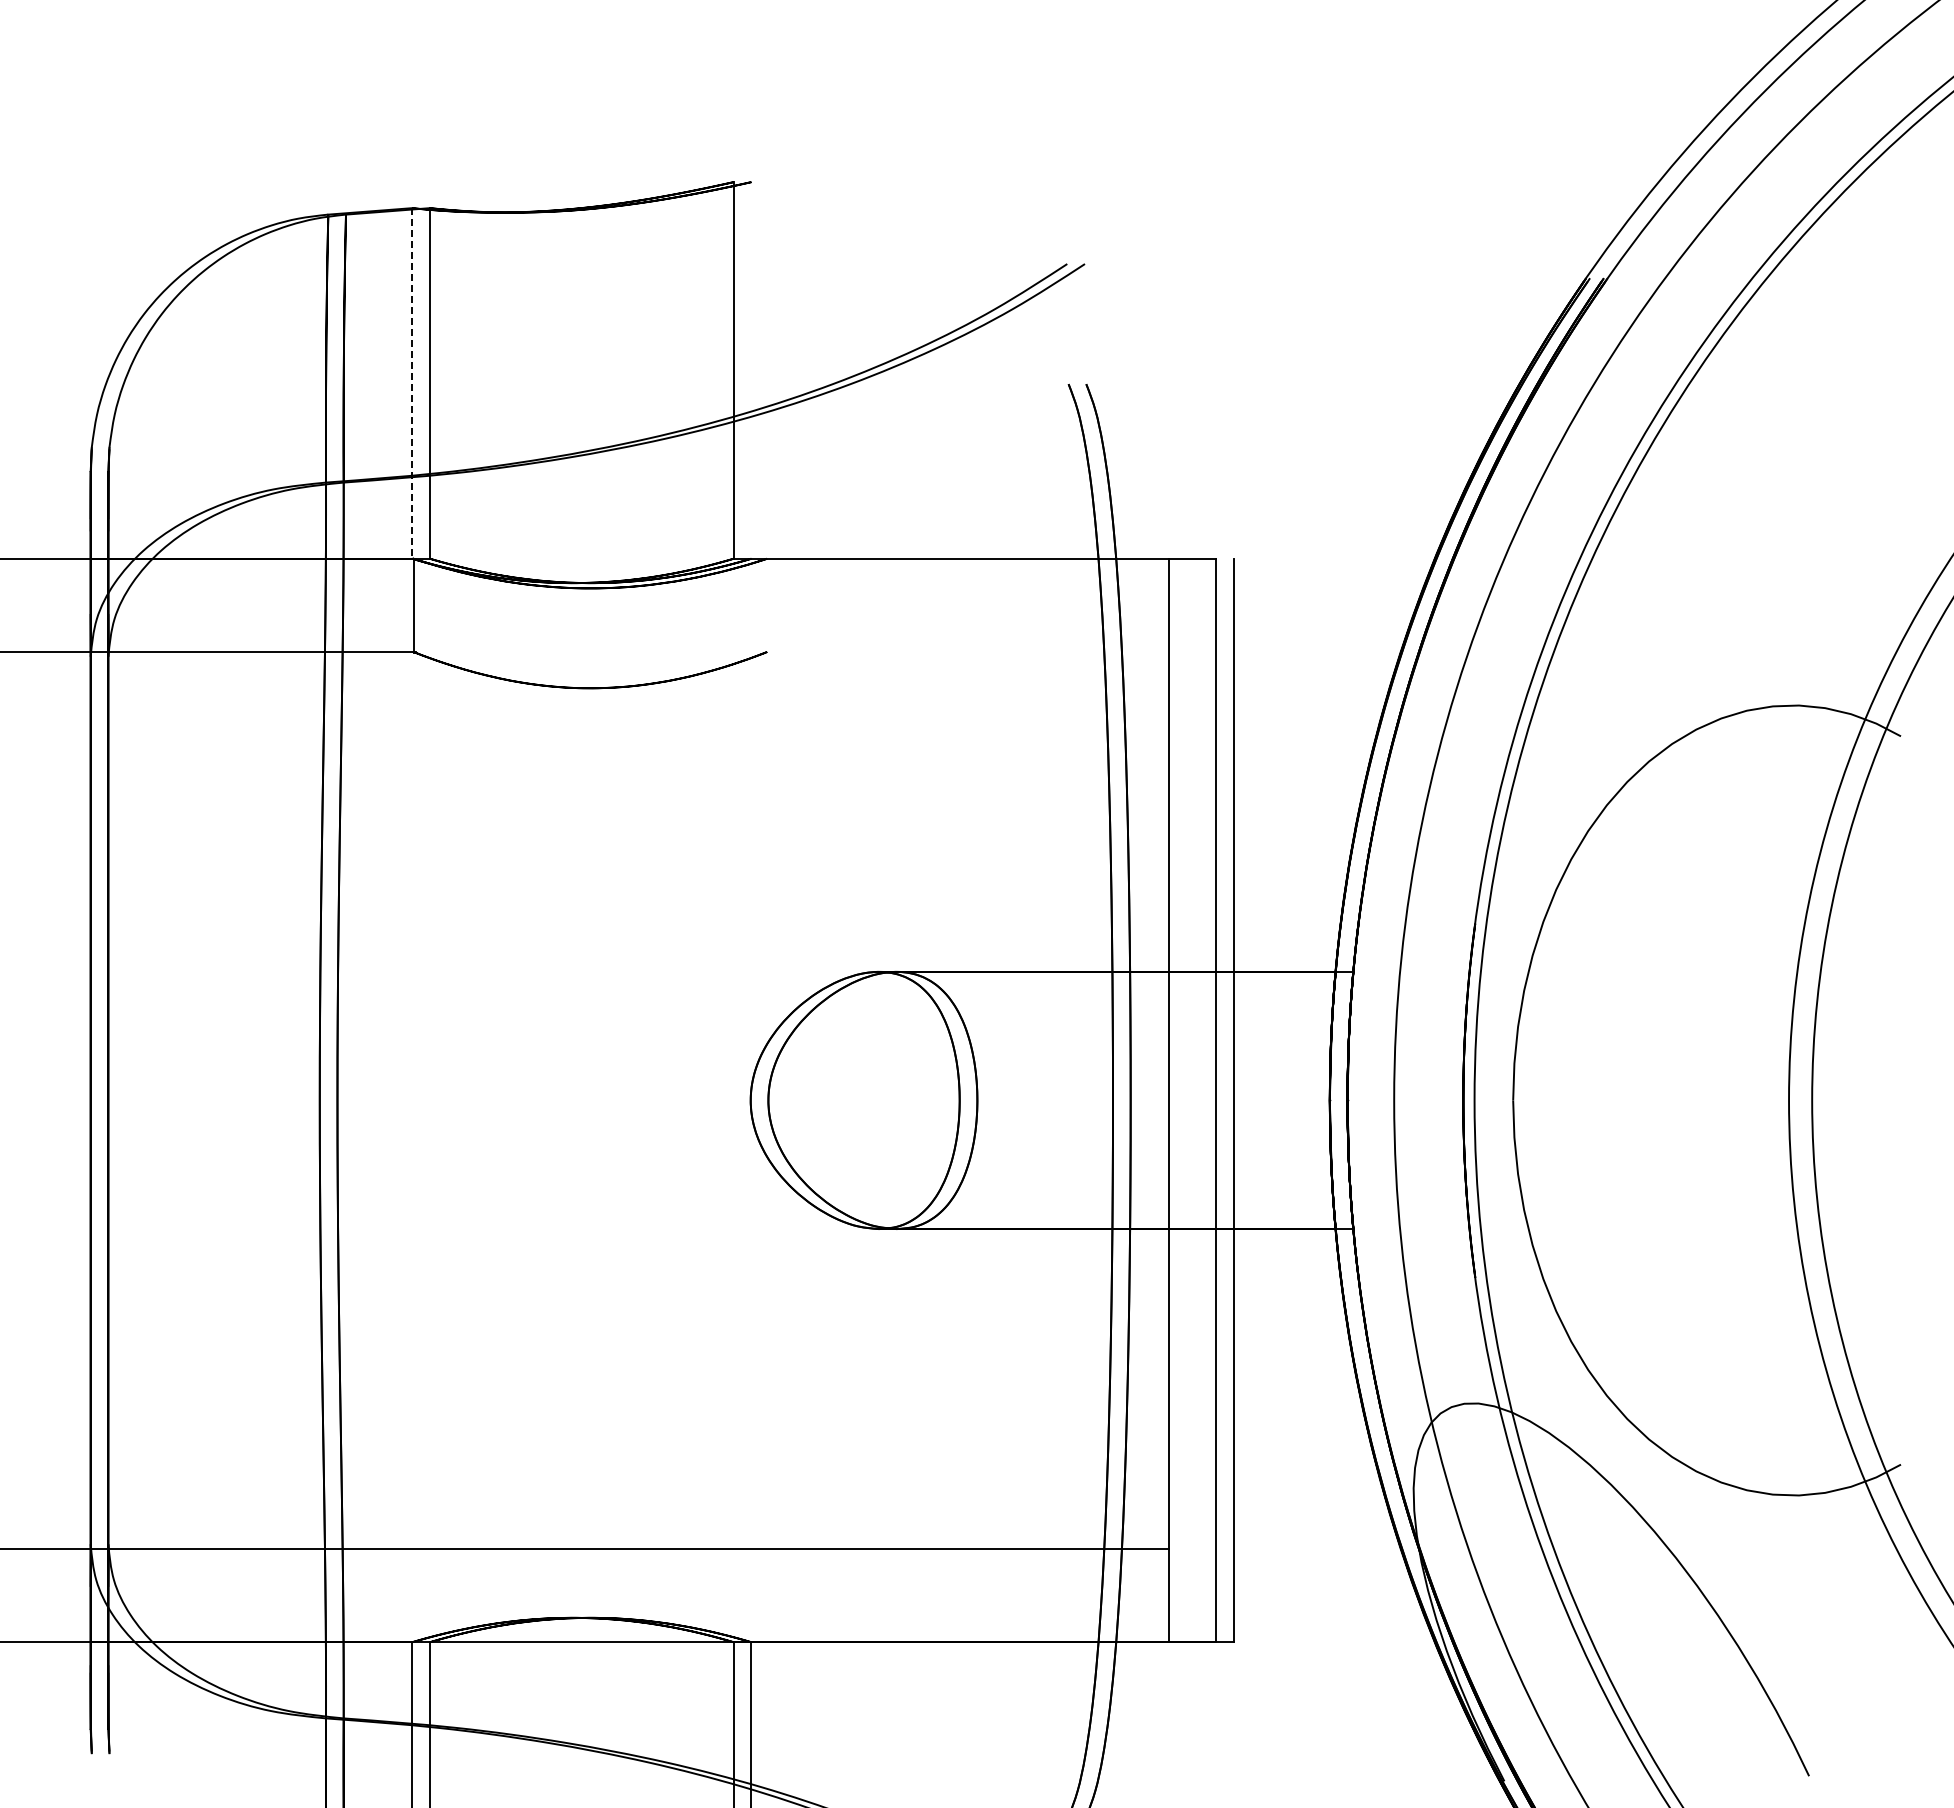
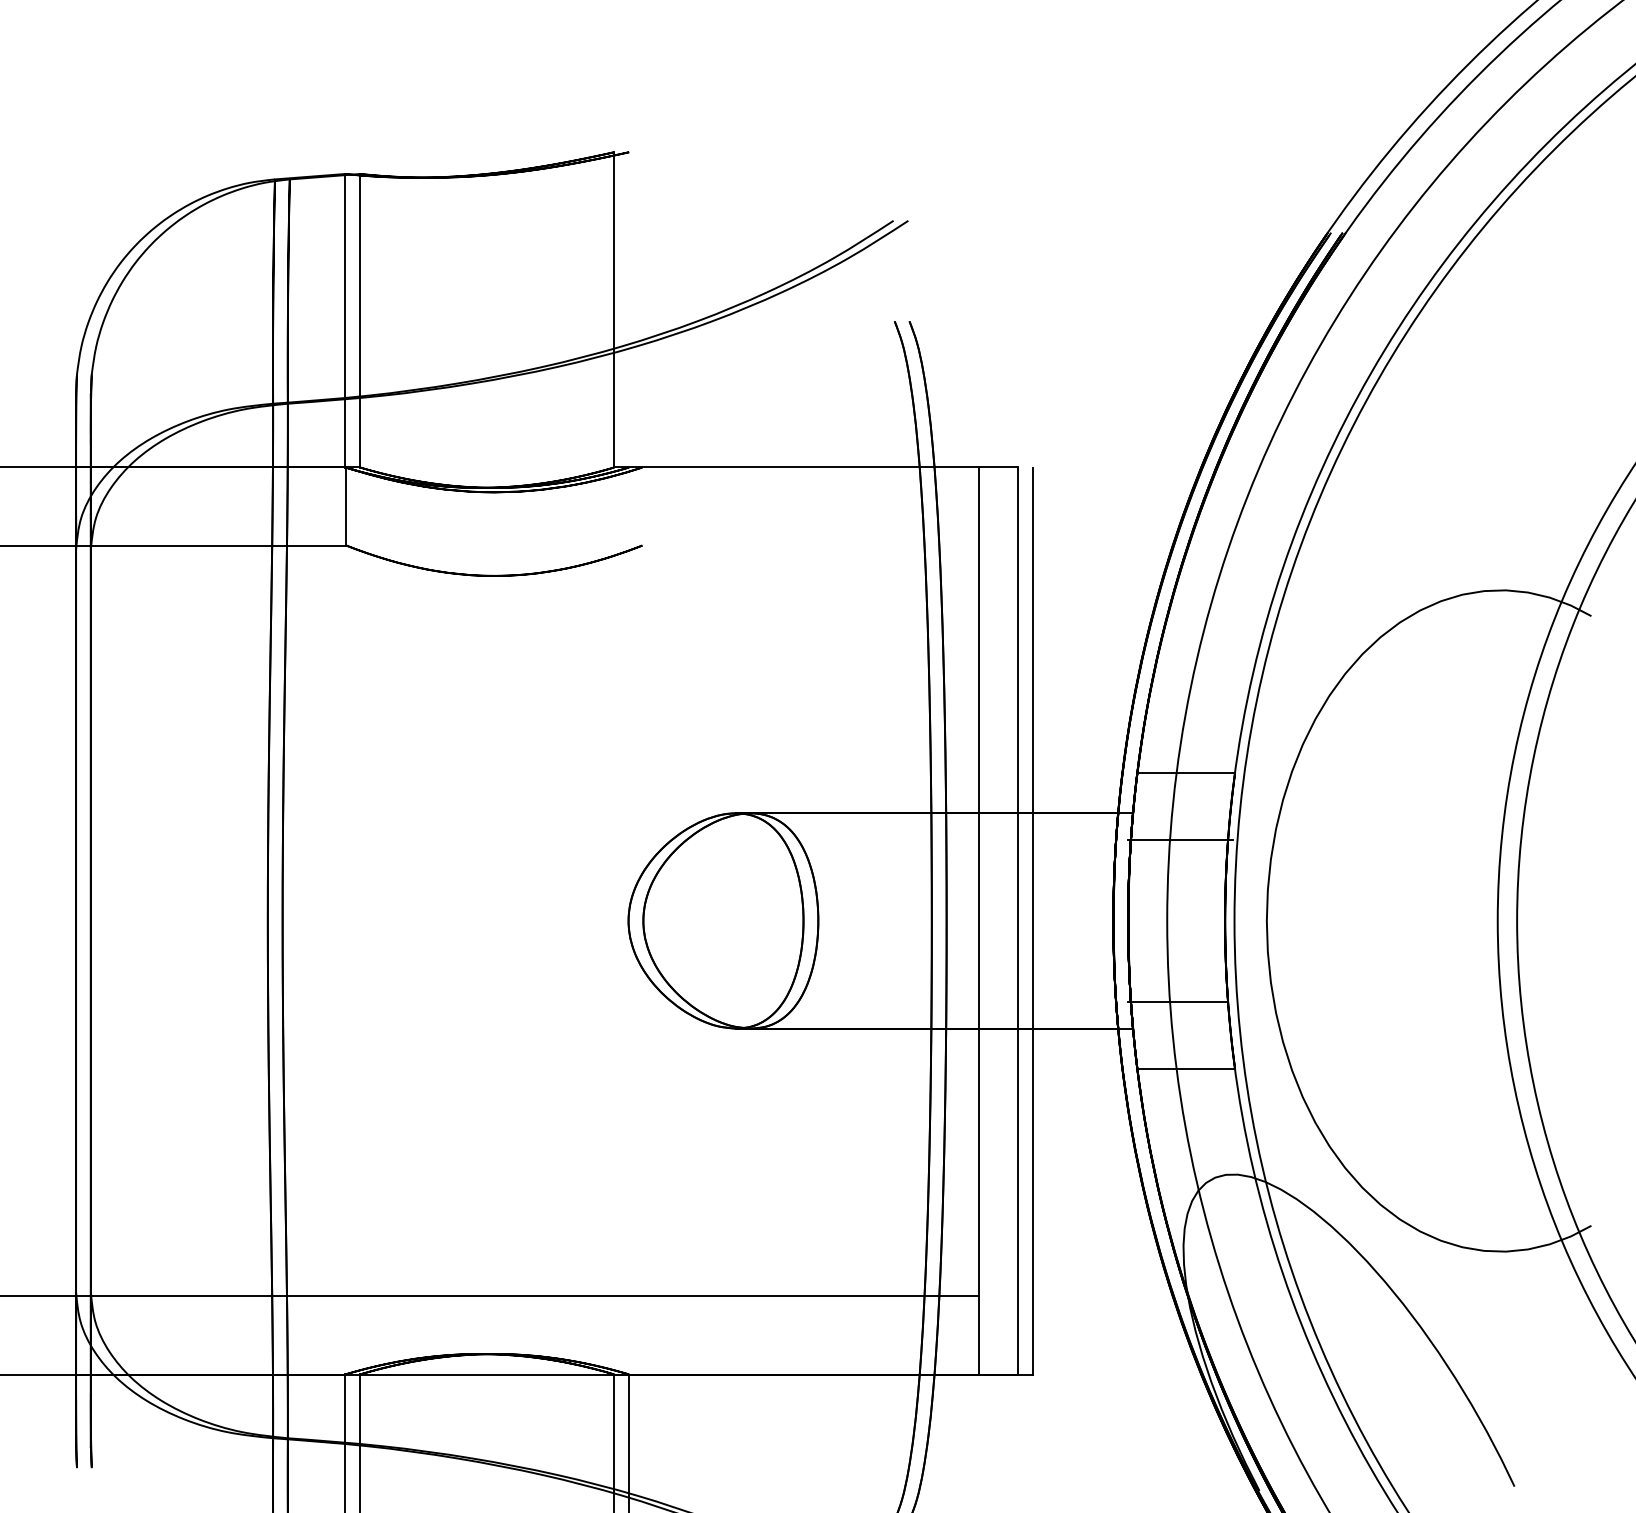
line: (412, 383) -> (345, 320), dashed -> solid
line: (1416, 923) -> (1185, 772), added
line: (1409, 1004) -> (1180, 840), added
line: (1406, 1196) -> (1177, 1001), added
line: (1416, 1277) -> (1185, 1069), added

